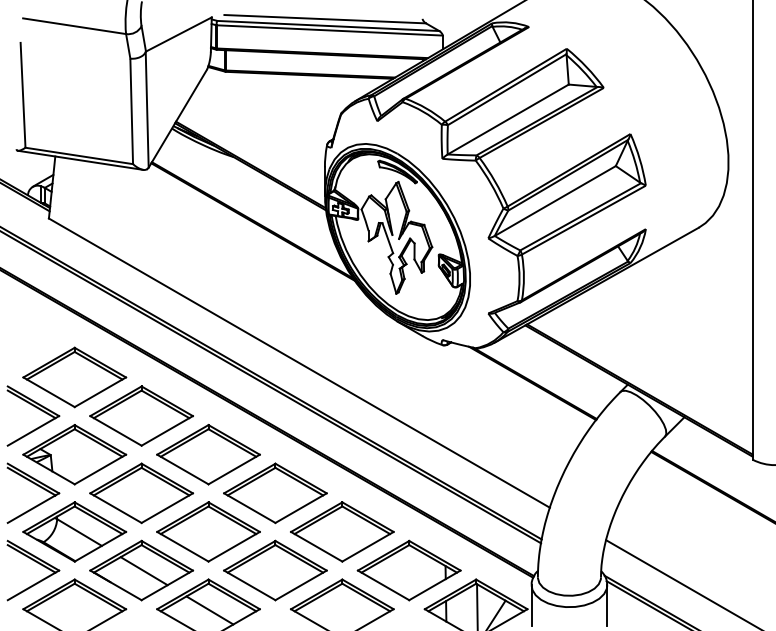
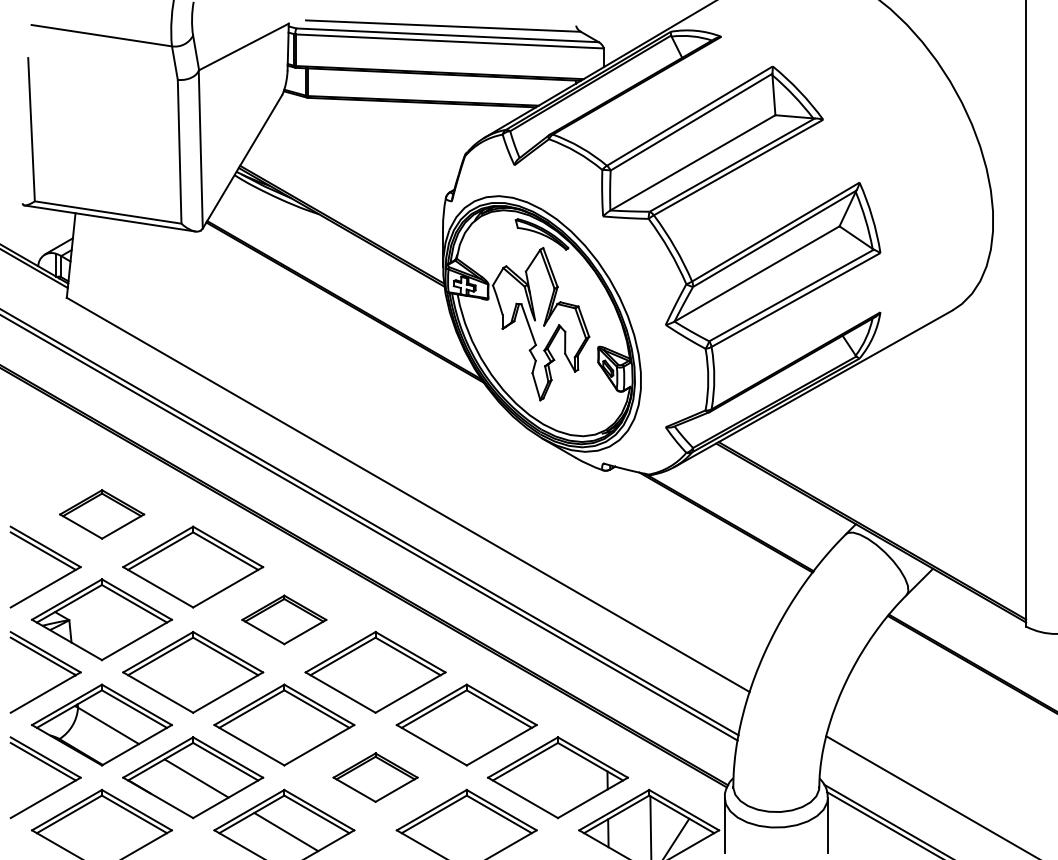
part: (74, 377) -> (101, 514), size x0.6
part: (208, 454) -> (284, 619), size x0.6
part: (275, 570) -> (375, 777), size x0.6

